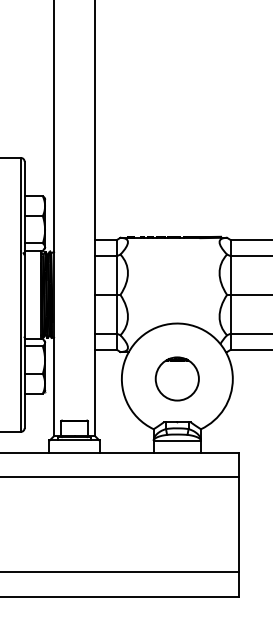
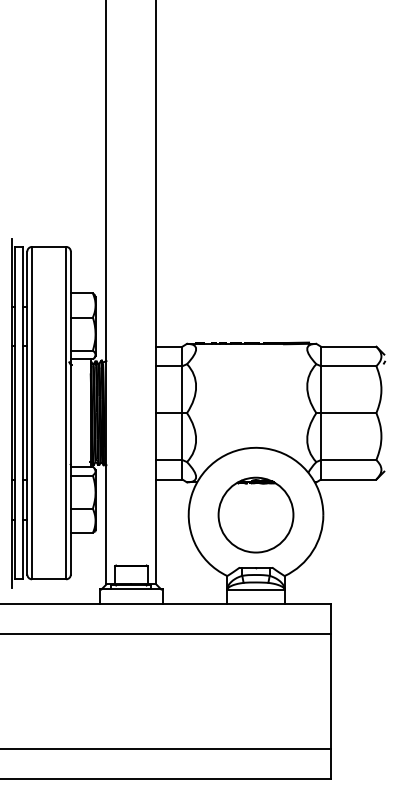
part: (176, 378) -> (255, 514), size x1.43

